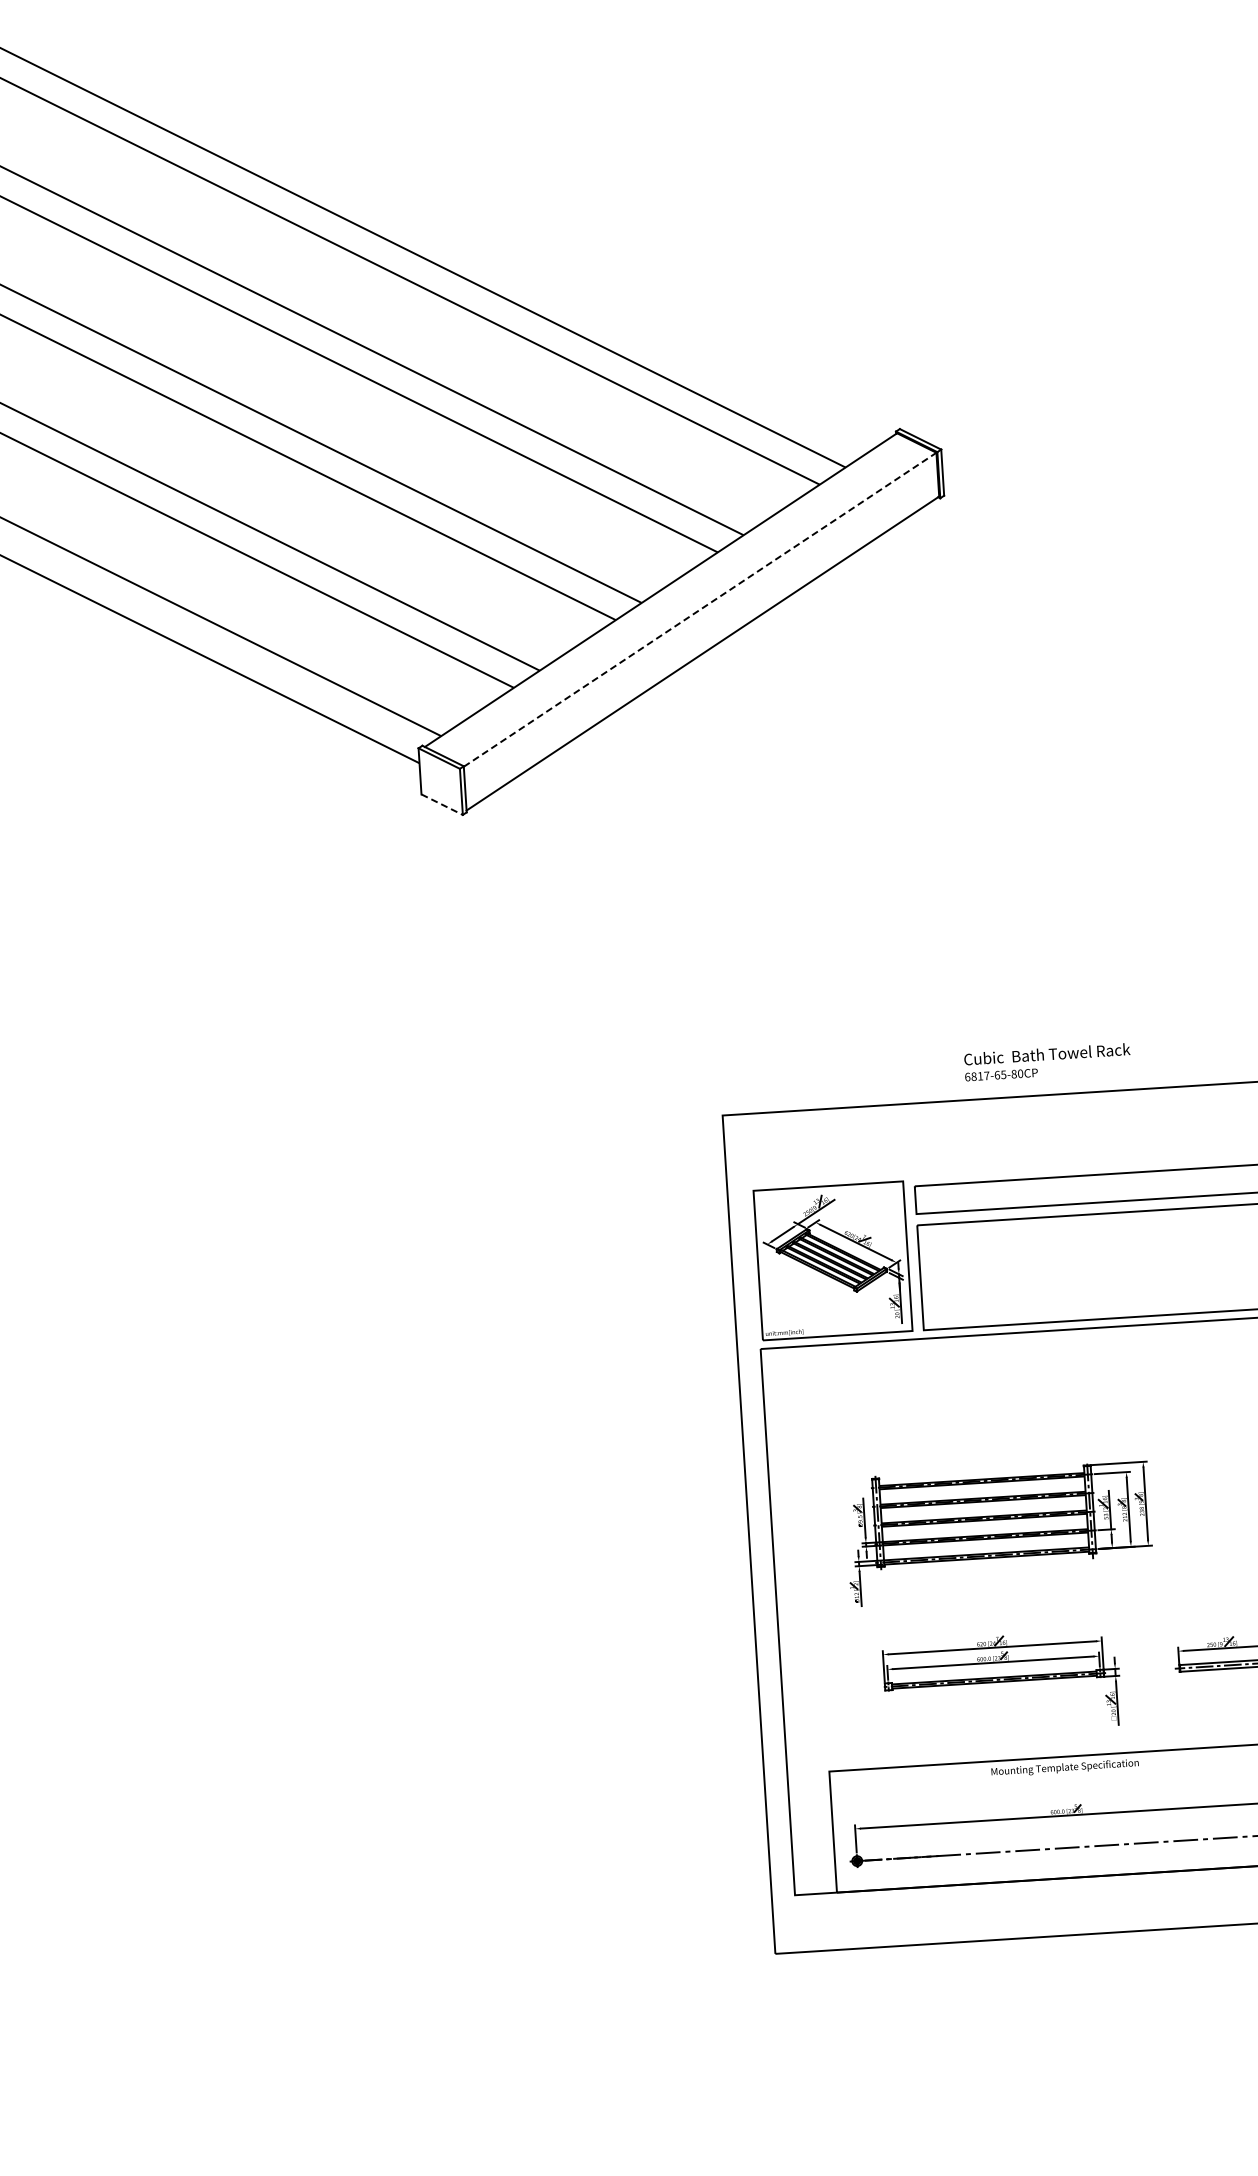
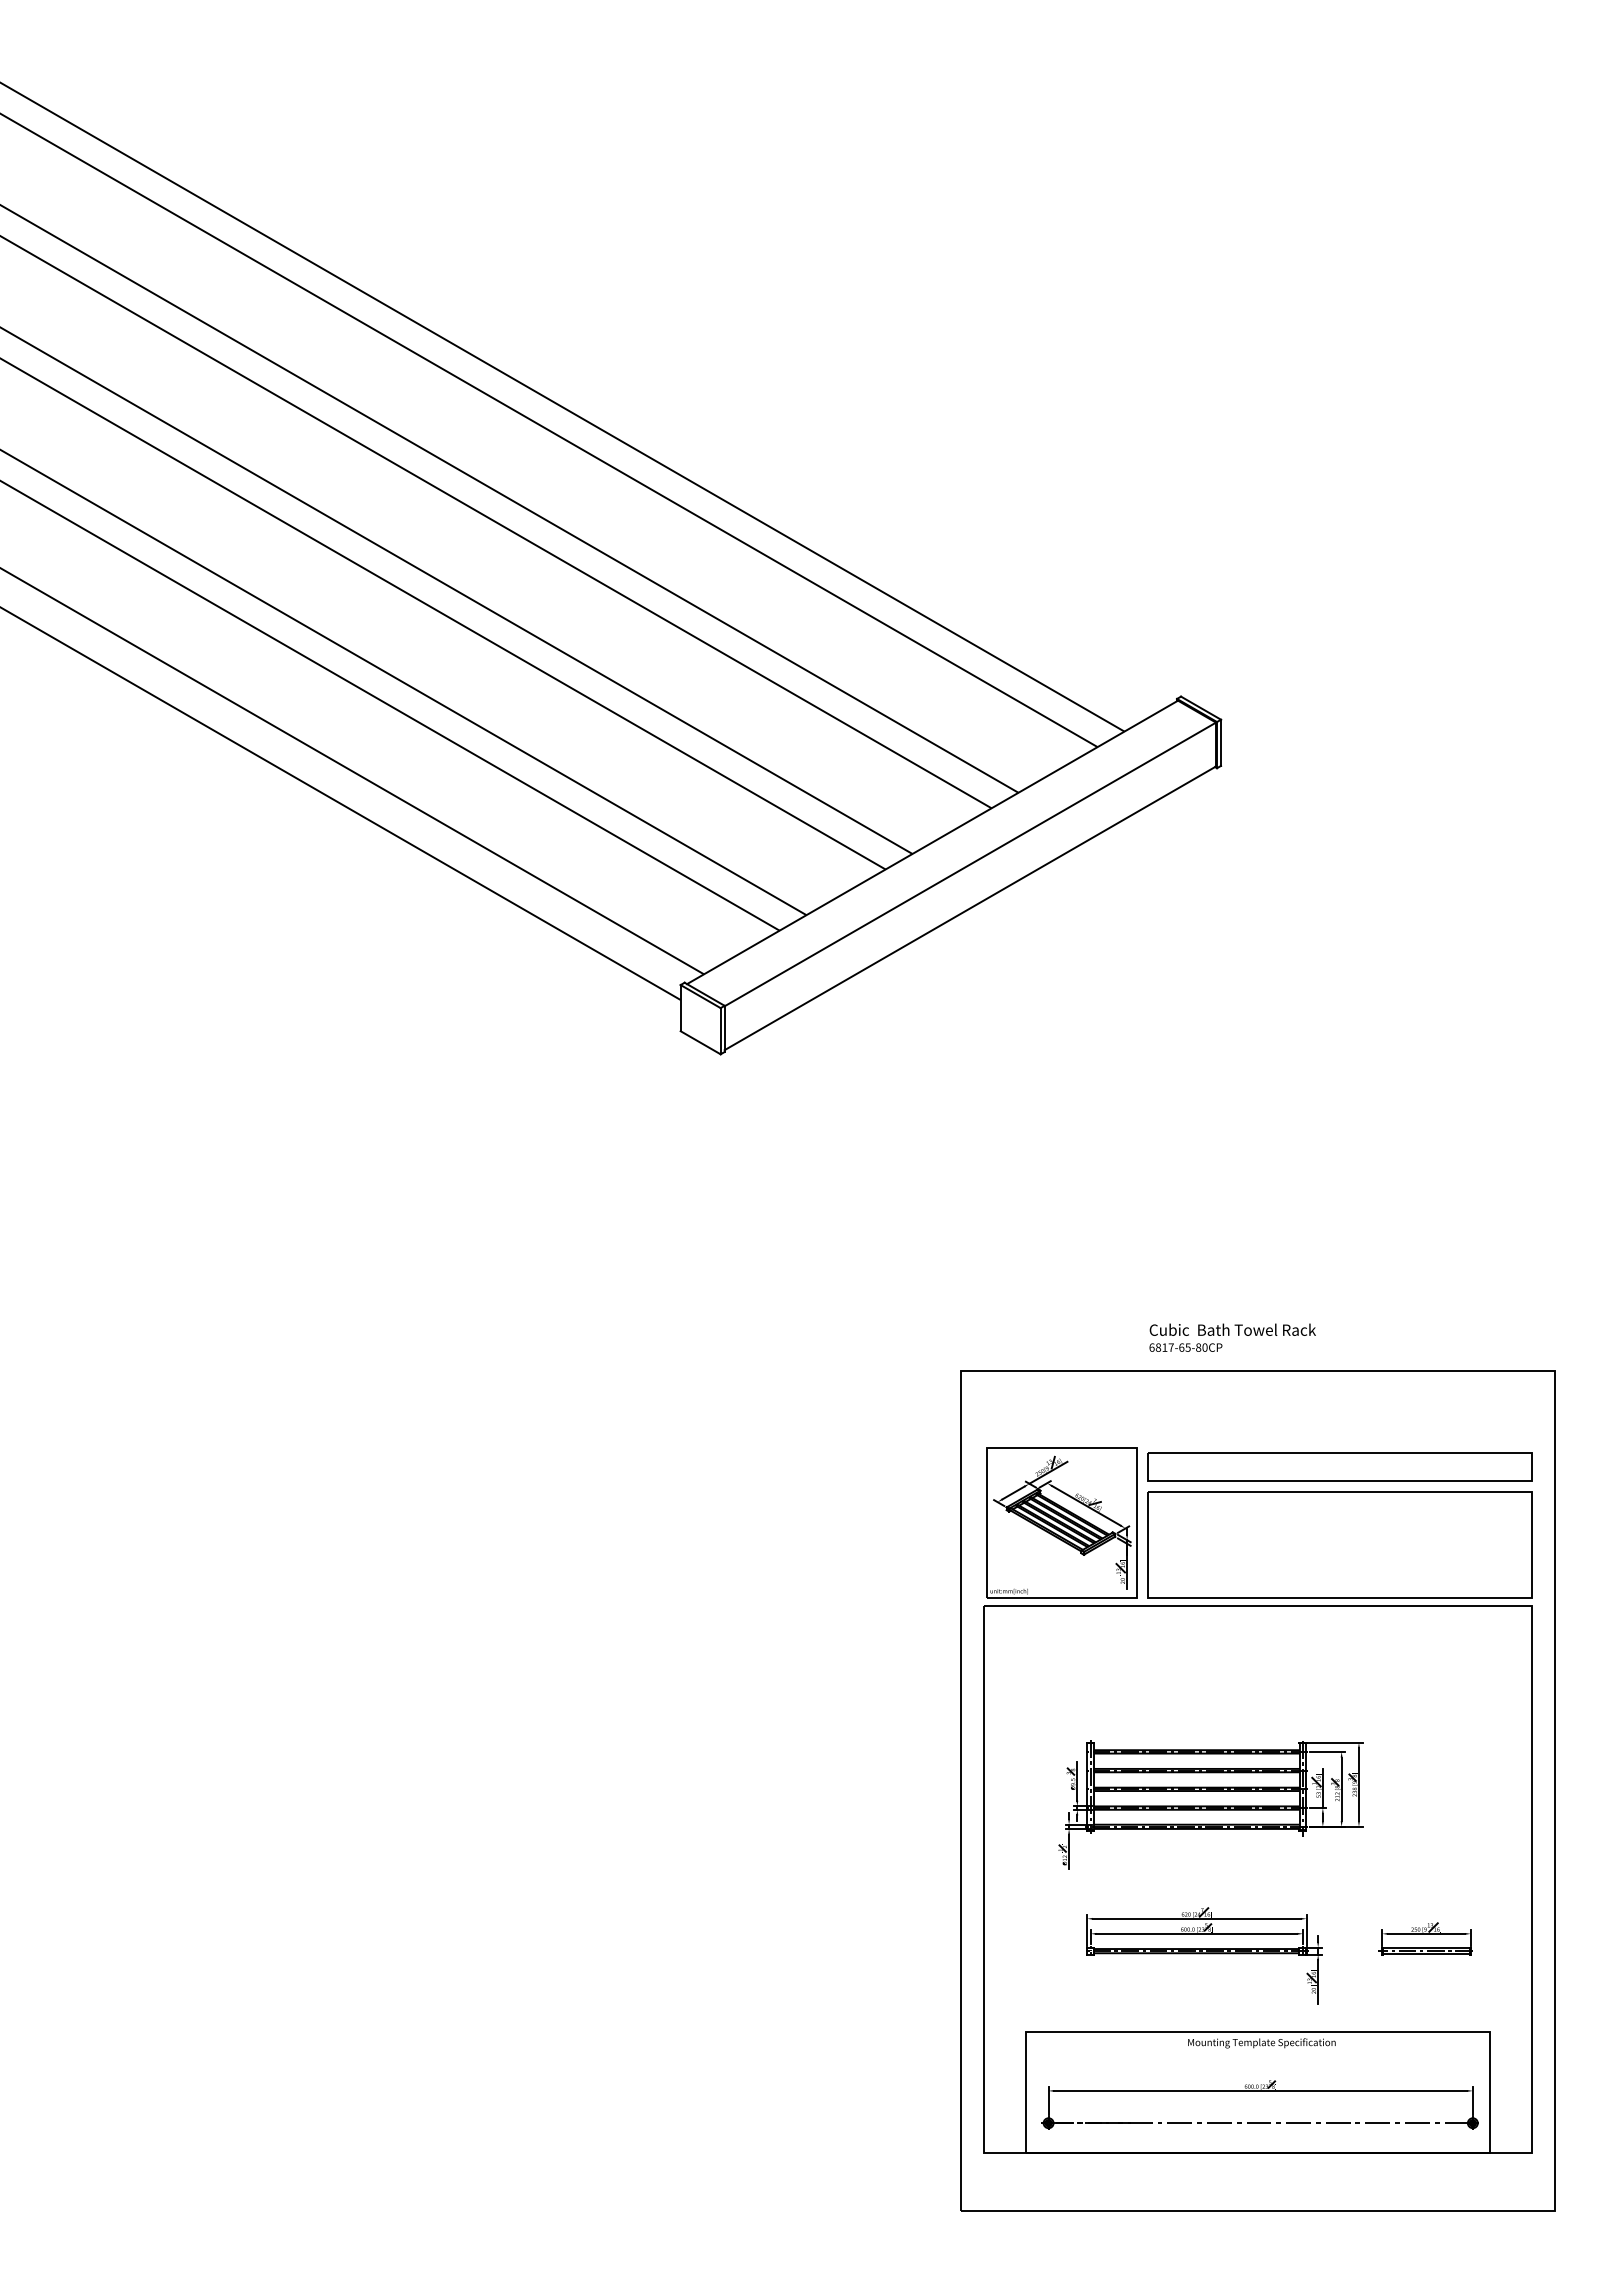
line: (700, 609) -> (970, 864), dashed -> solid
line: (443, 805) -> (701, 1043), dashed -> solid
text: (1047, 1061) -> (1232, 1337), moved

